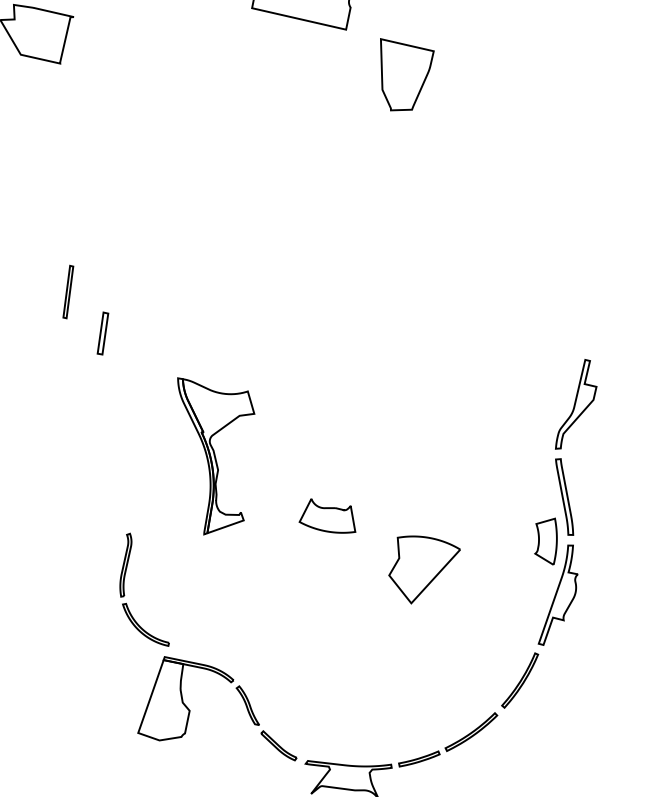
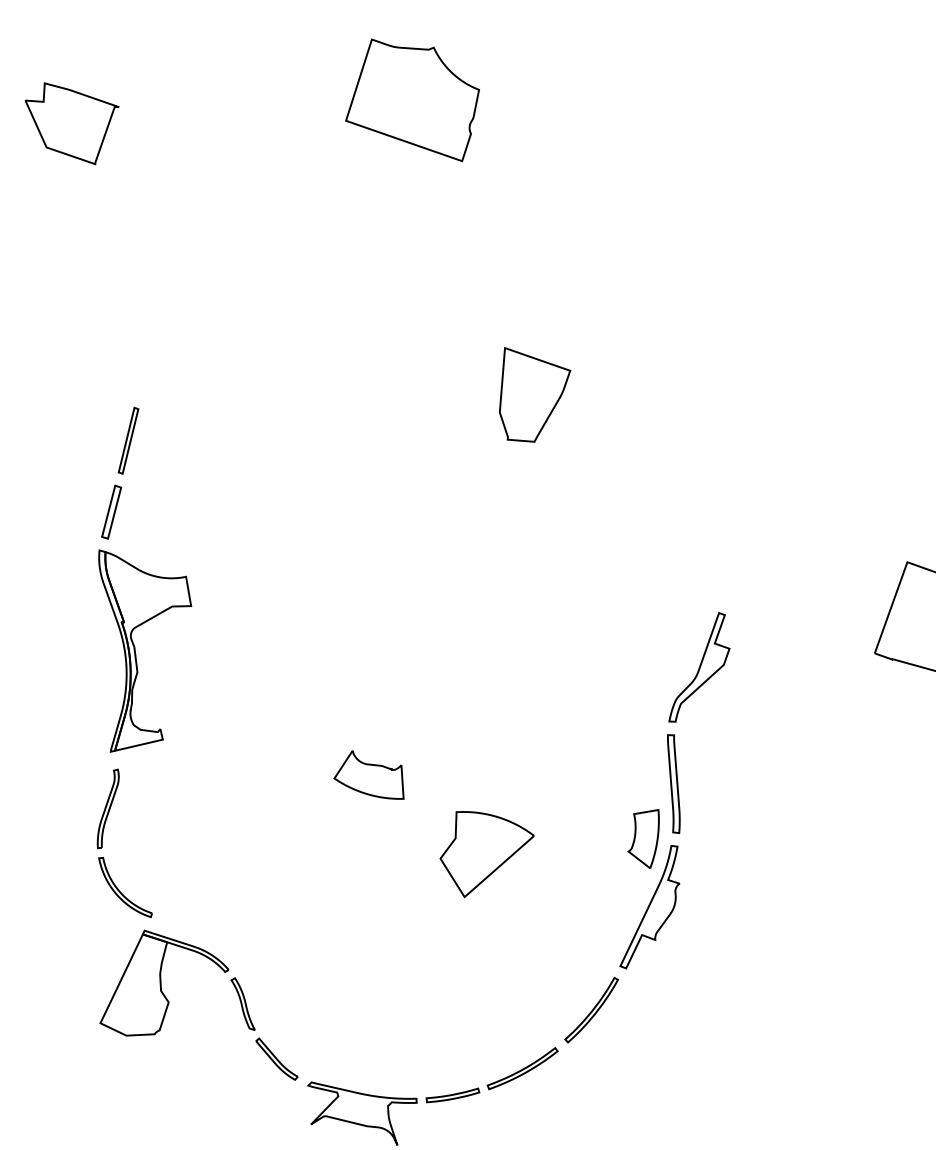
part: (408, 72) -> (535, 394), moved
part: (68, 291) -> (128, 440), moved
part: (215, 456) -> (136, 654), moved

